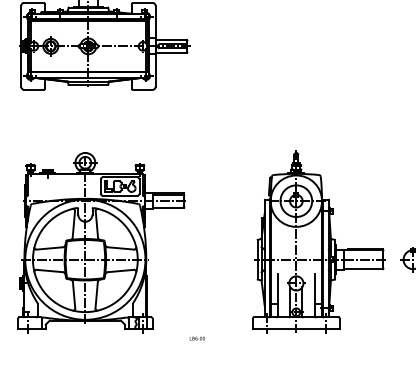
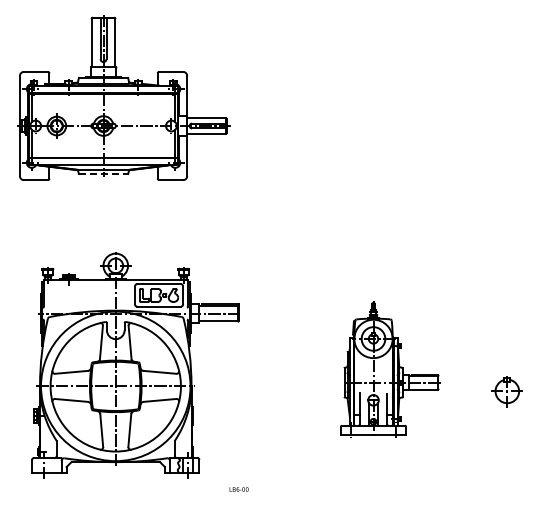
line: (89, 85) -> (104, 174), solid -> dashed
part: (101, 242) -> (135, 365), moved
part: (319, 242) -> (390, 369), size x0.6

